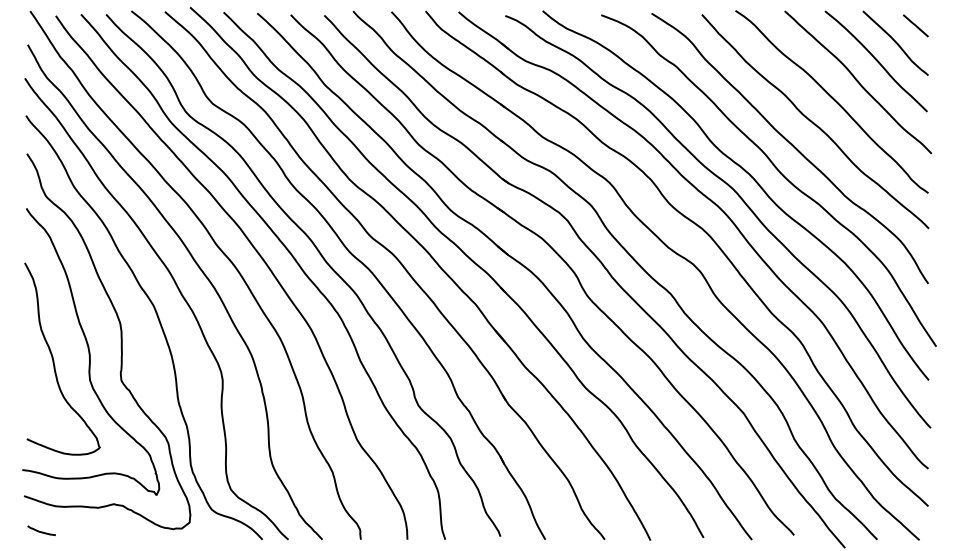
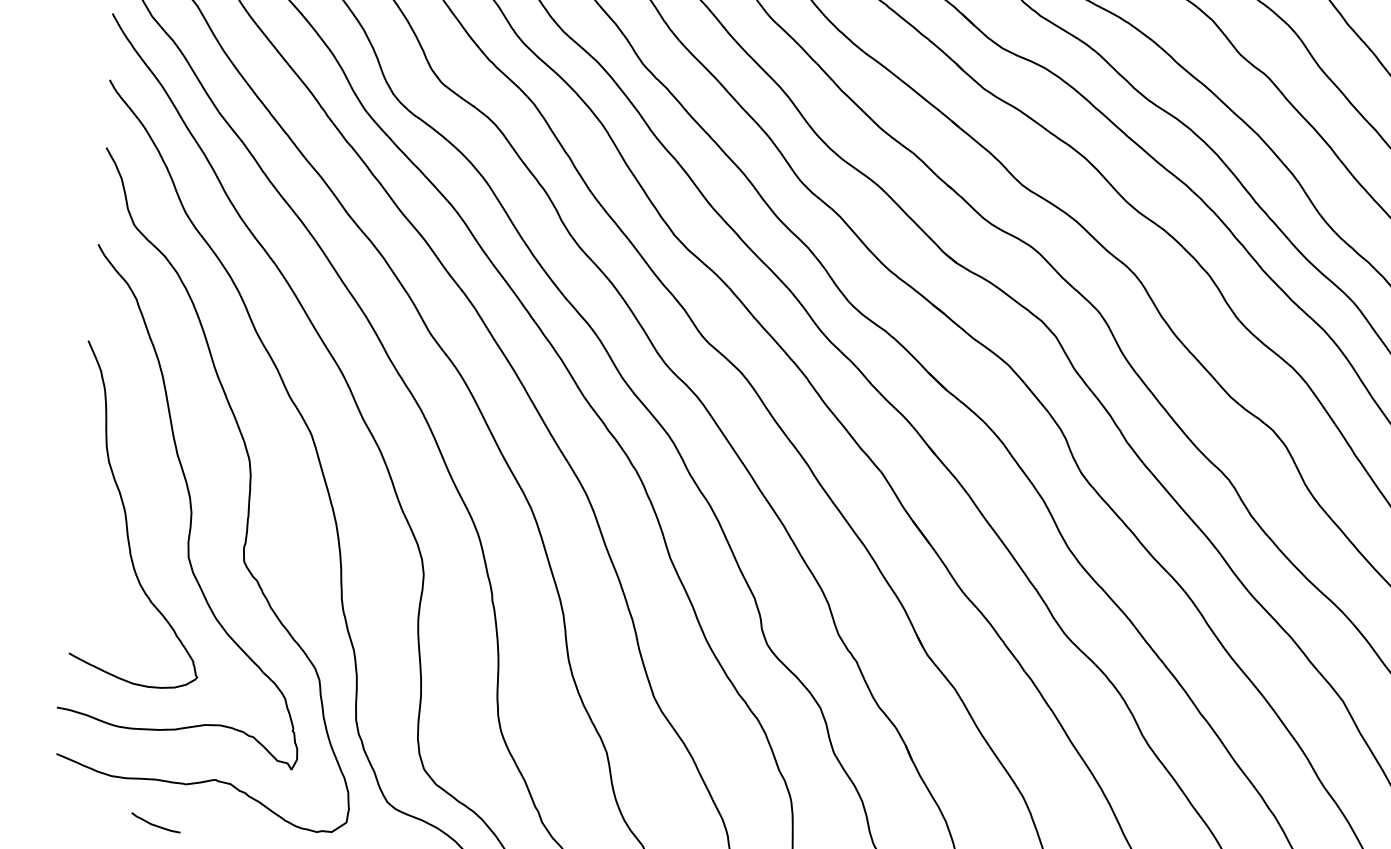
curve: (41, 531) -> (155, 824), moved

